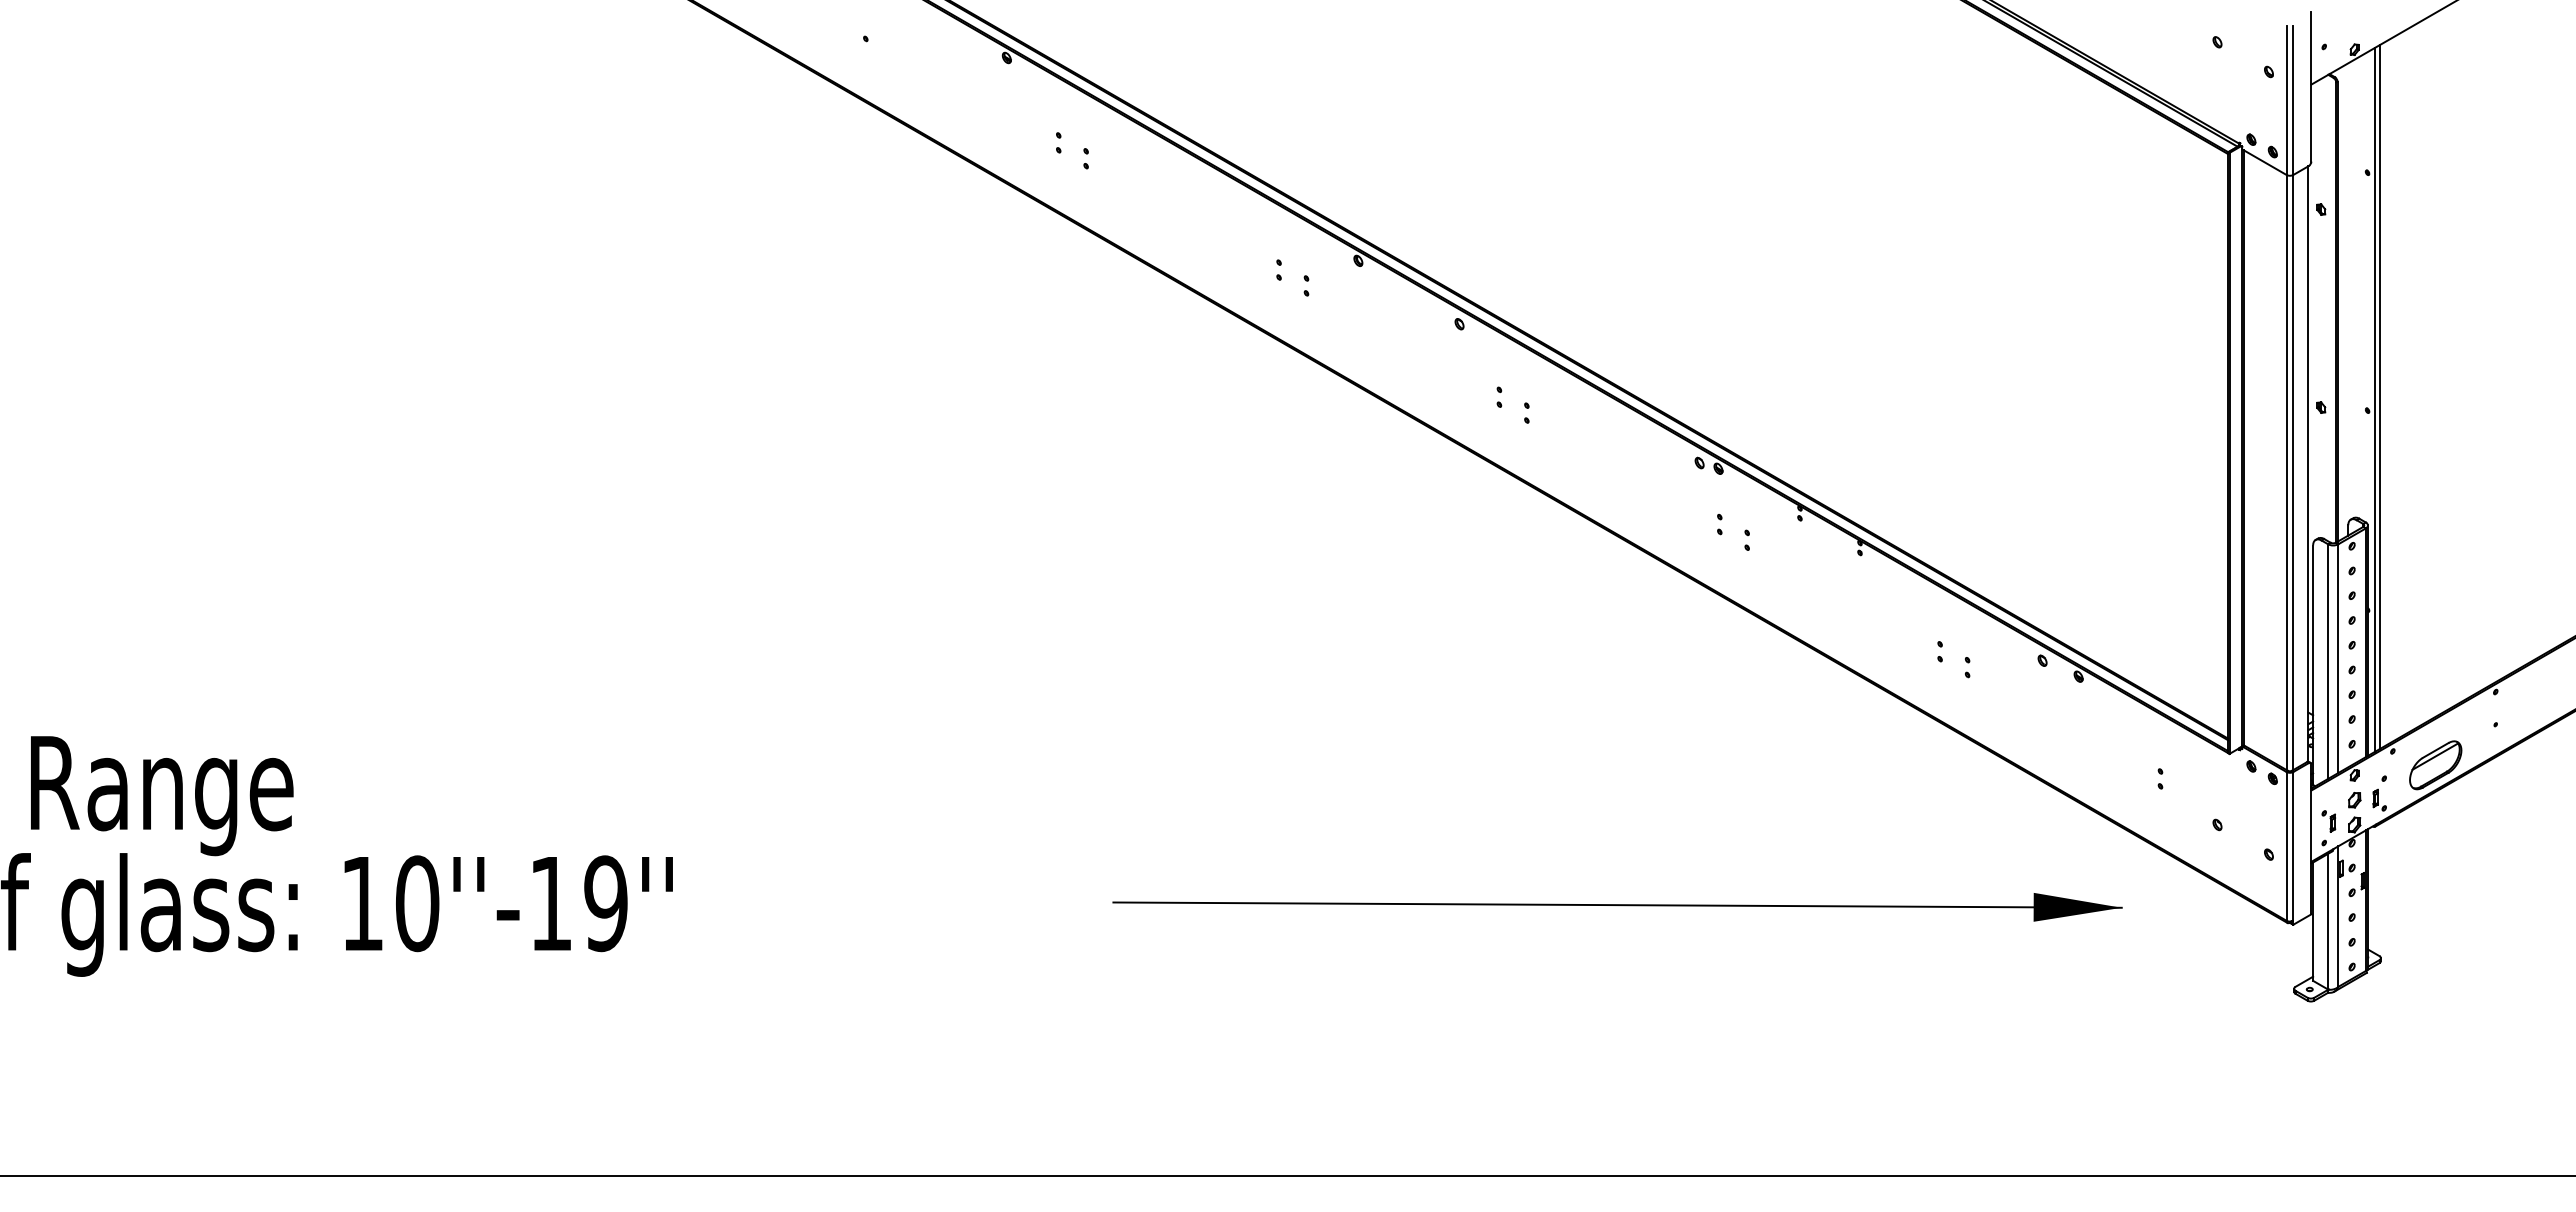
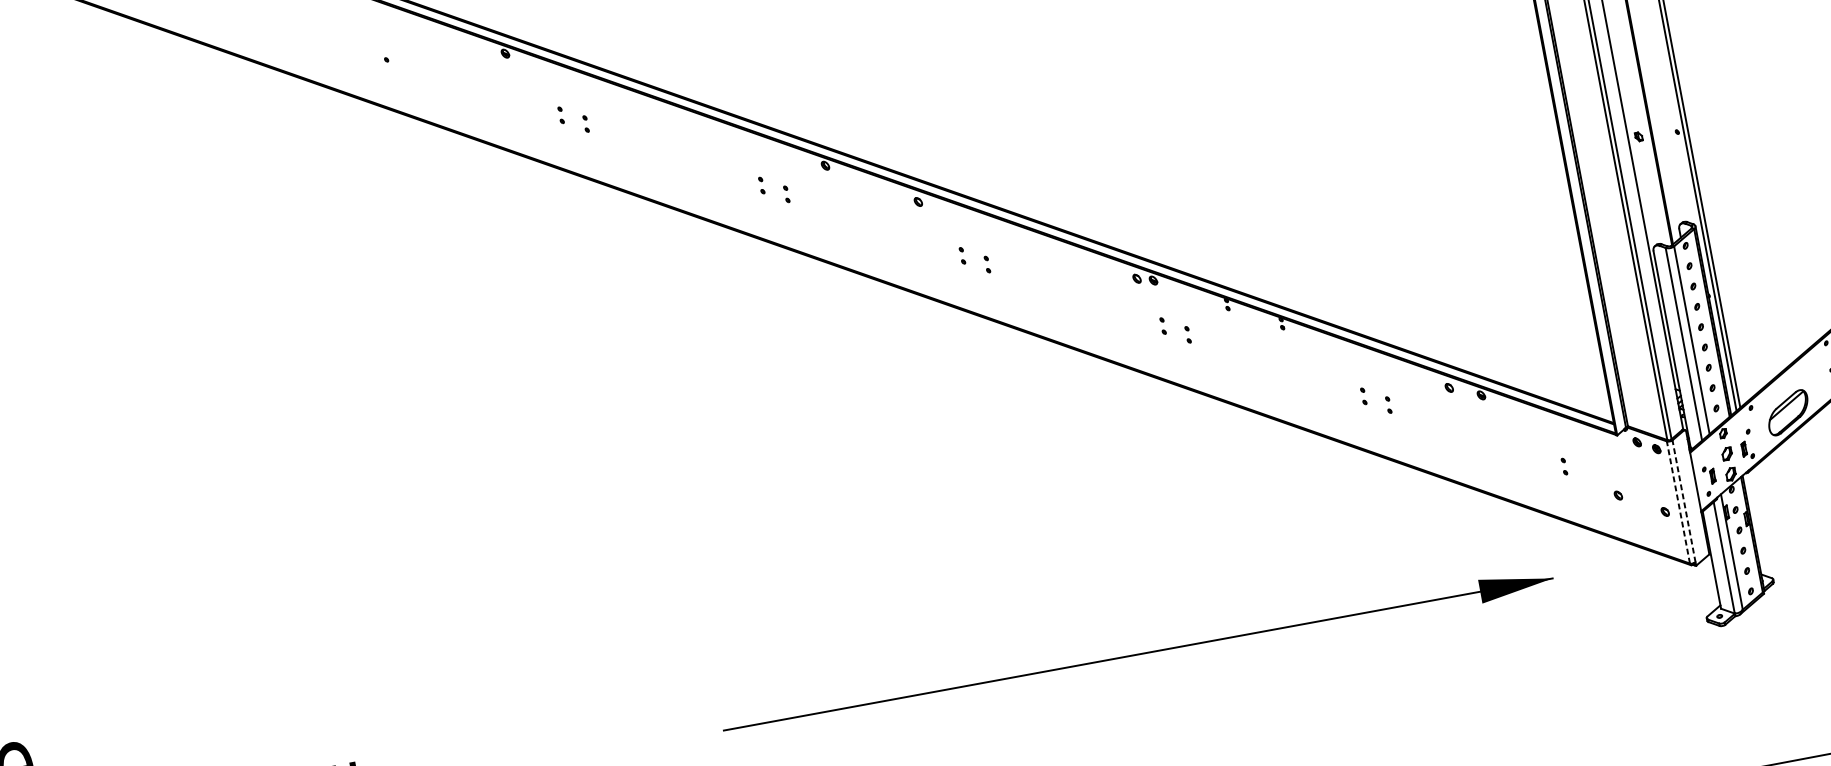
line: (2286, 845) -> (1678, 501), solid -> dashed
line: (2293, 845) -> (1683, 500), solid -> dashed

